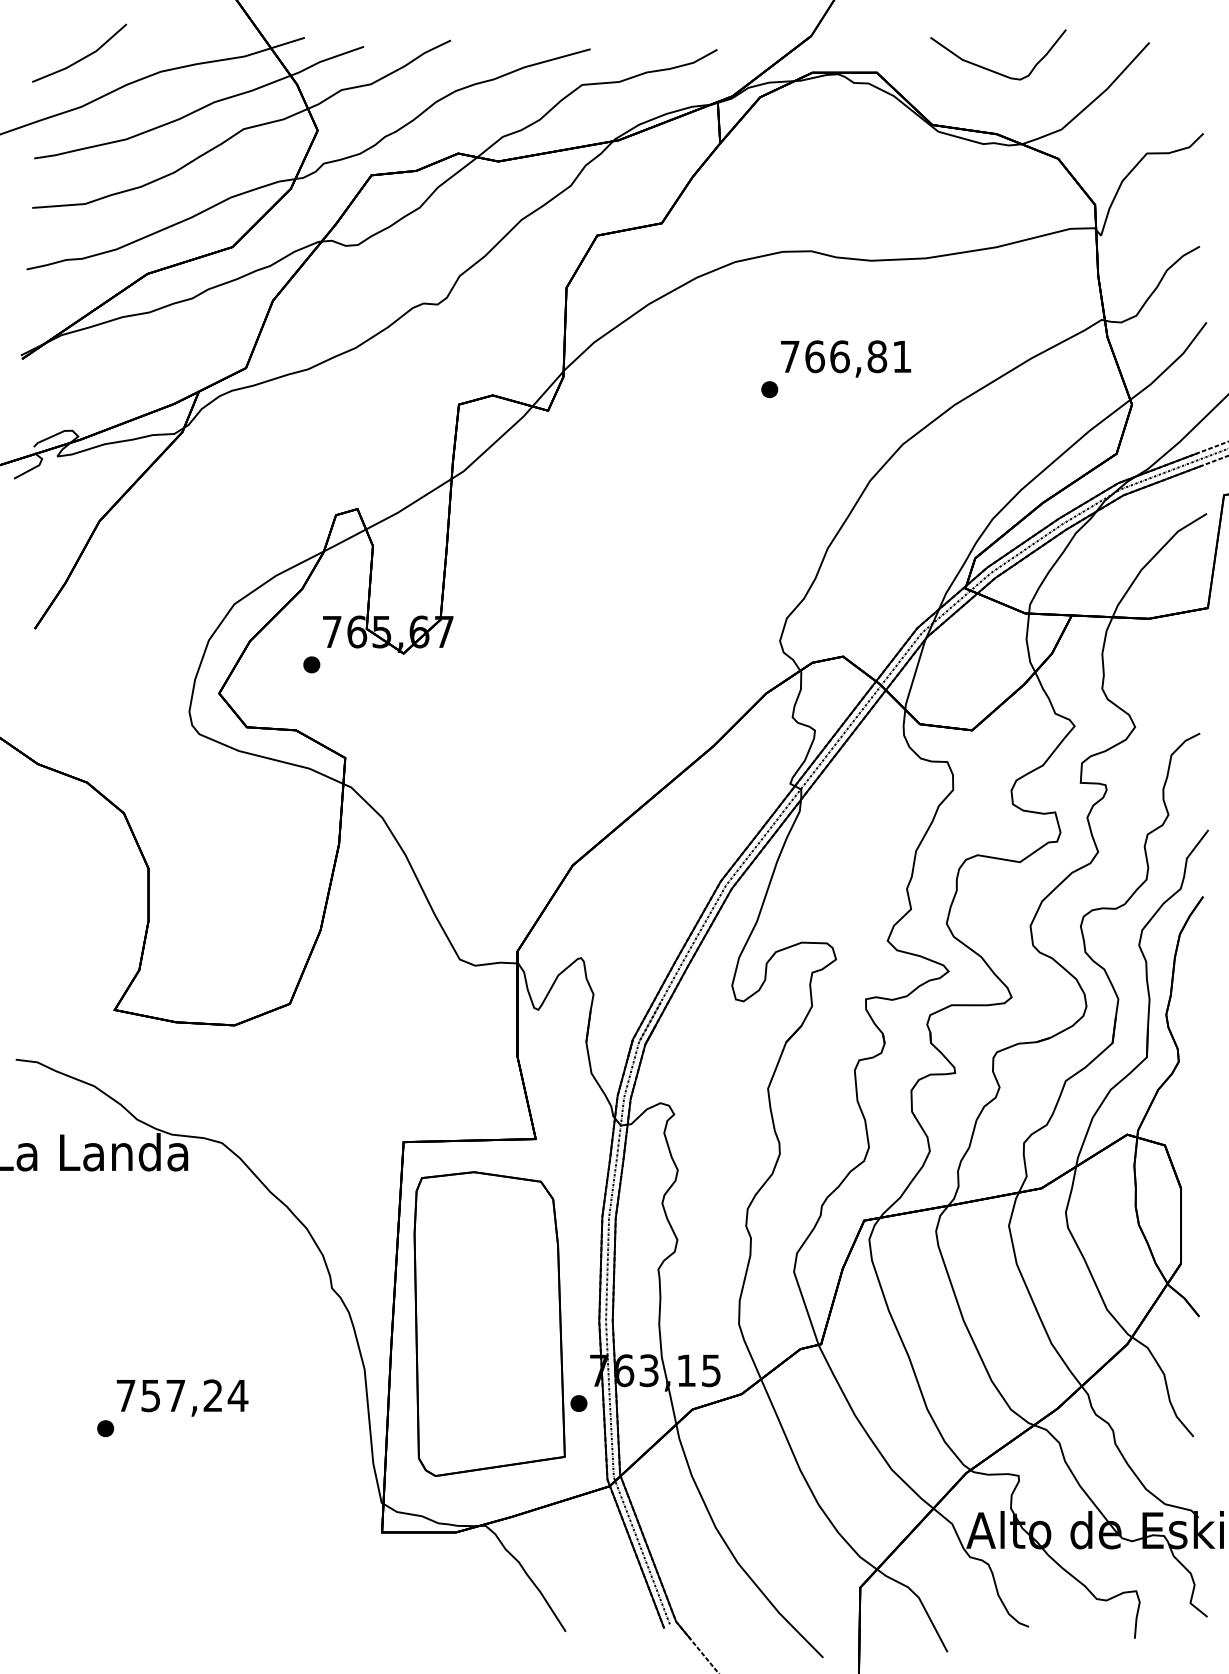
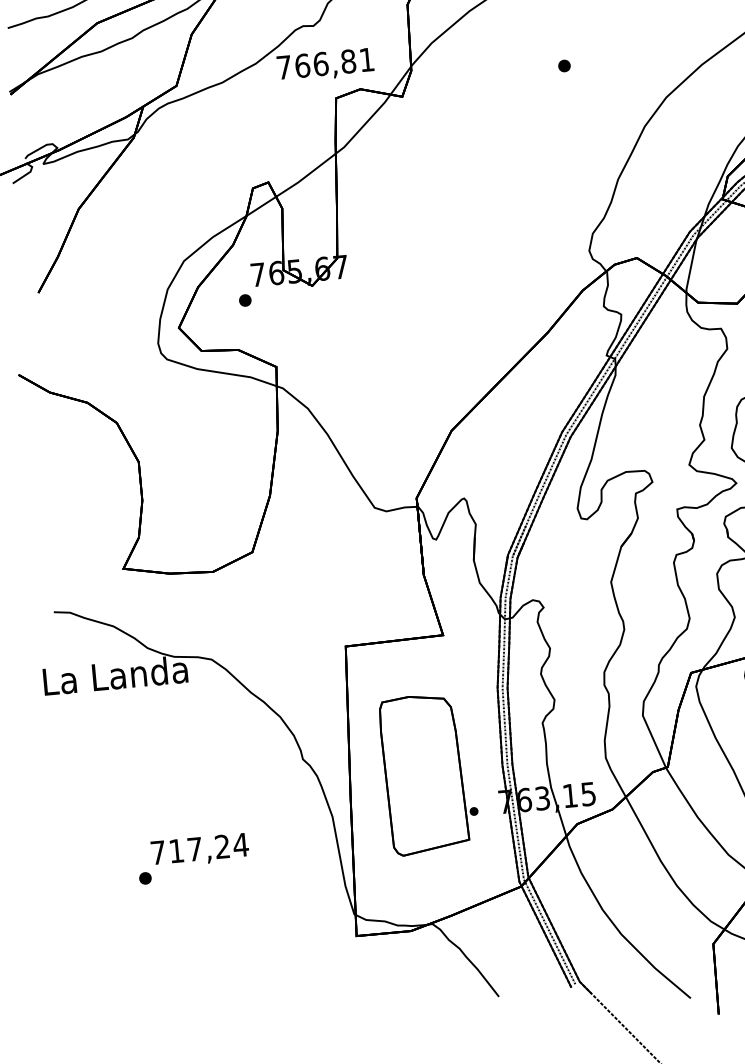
text: (846, 358) -> (325, 64), moved
part: (500, 1323) -> (429, 773), size x0.7
text: (150, 1396) -> (176, 851), 757,24 -> 717,24

